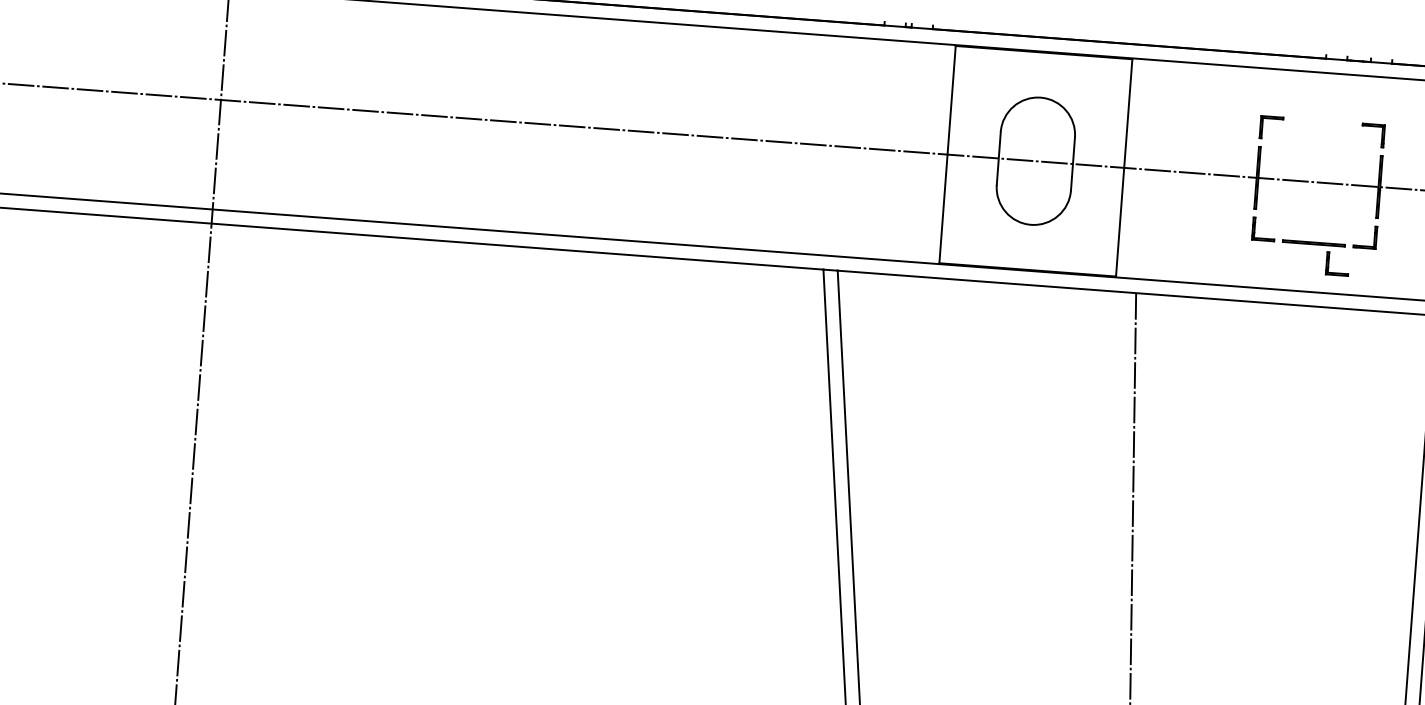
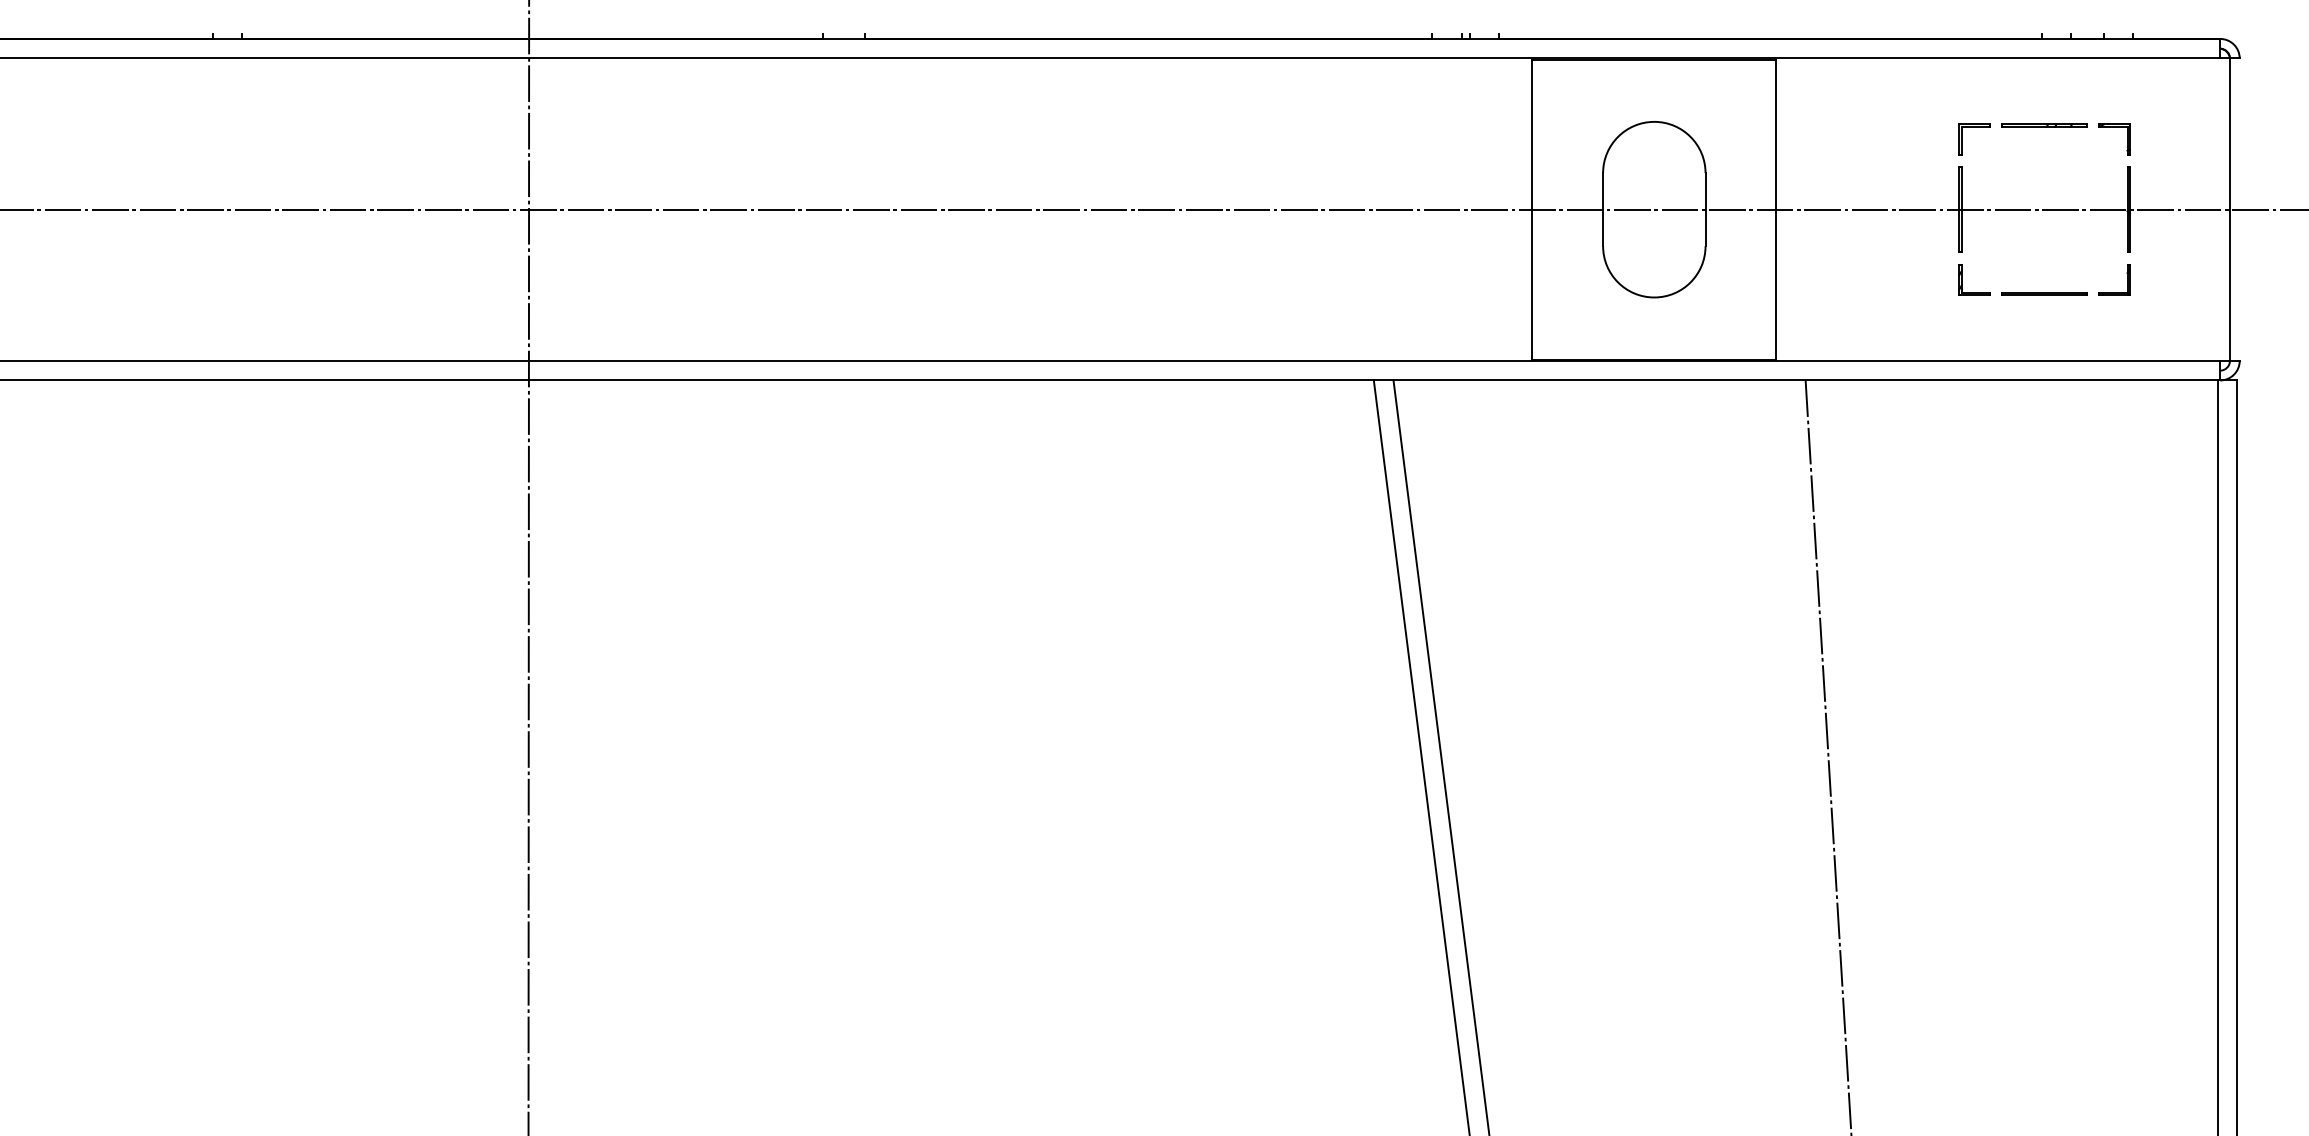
line: (1323, 120) -> (2044, 124), added
part: (1329, 263) -> (2067, 319), removed

